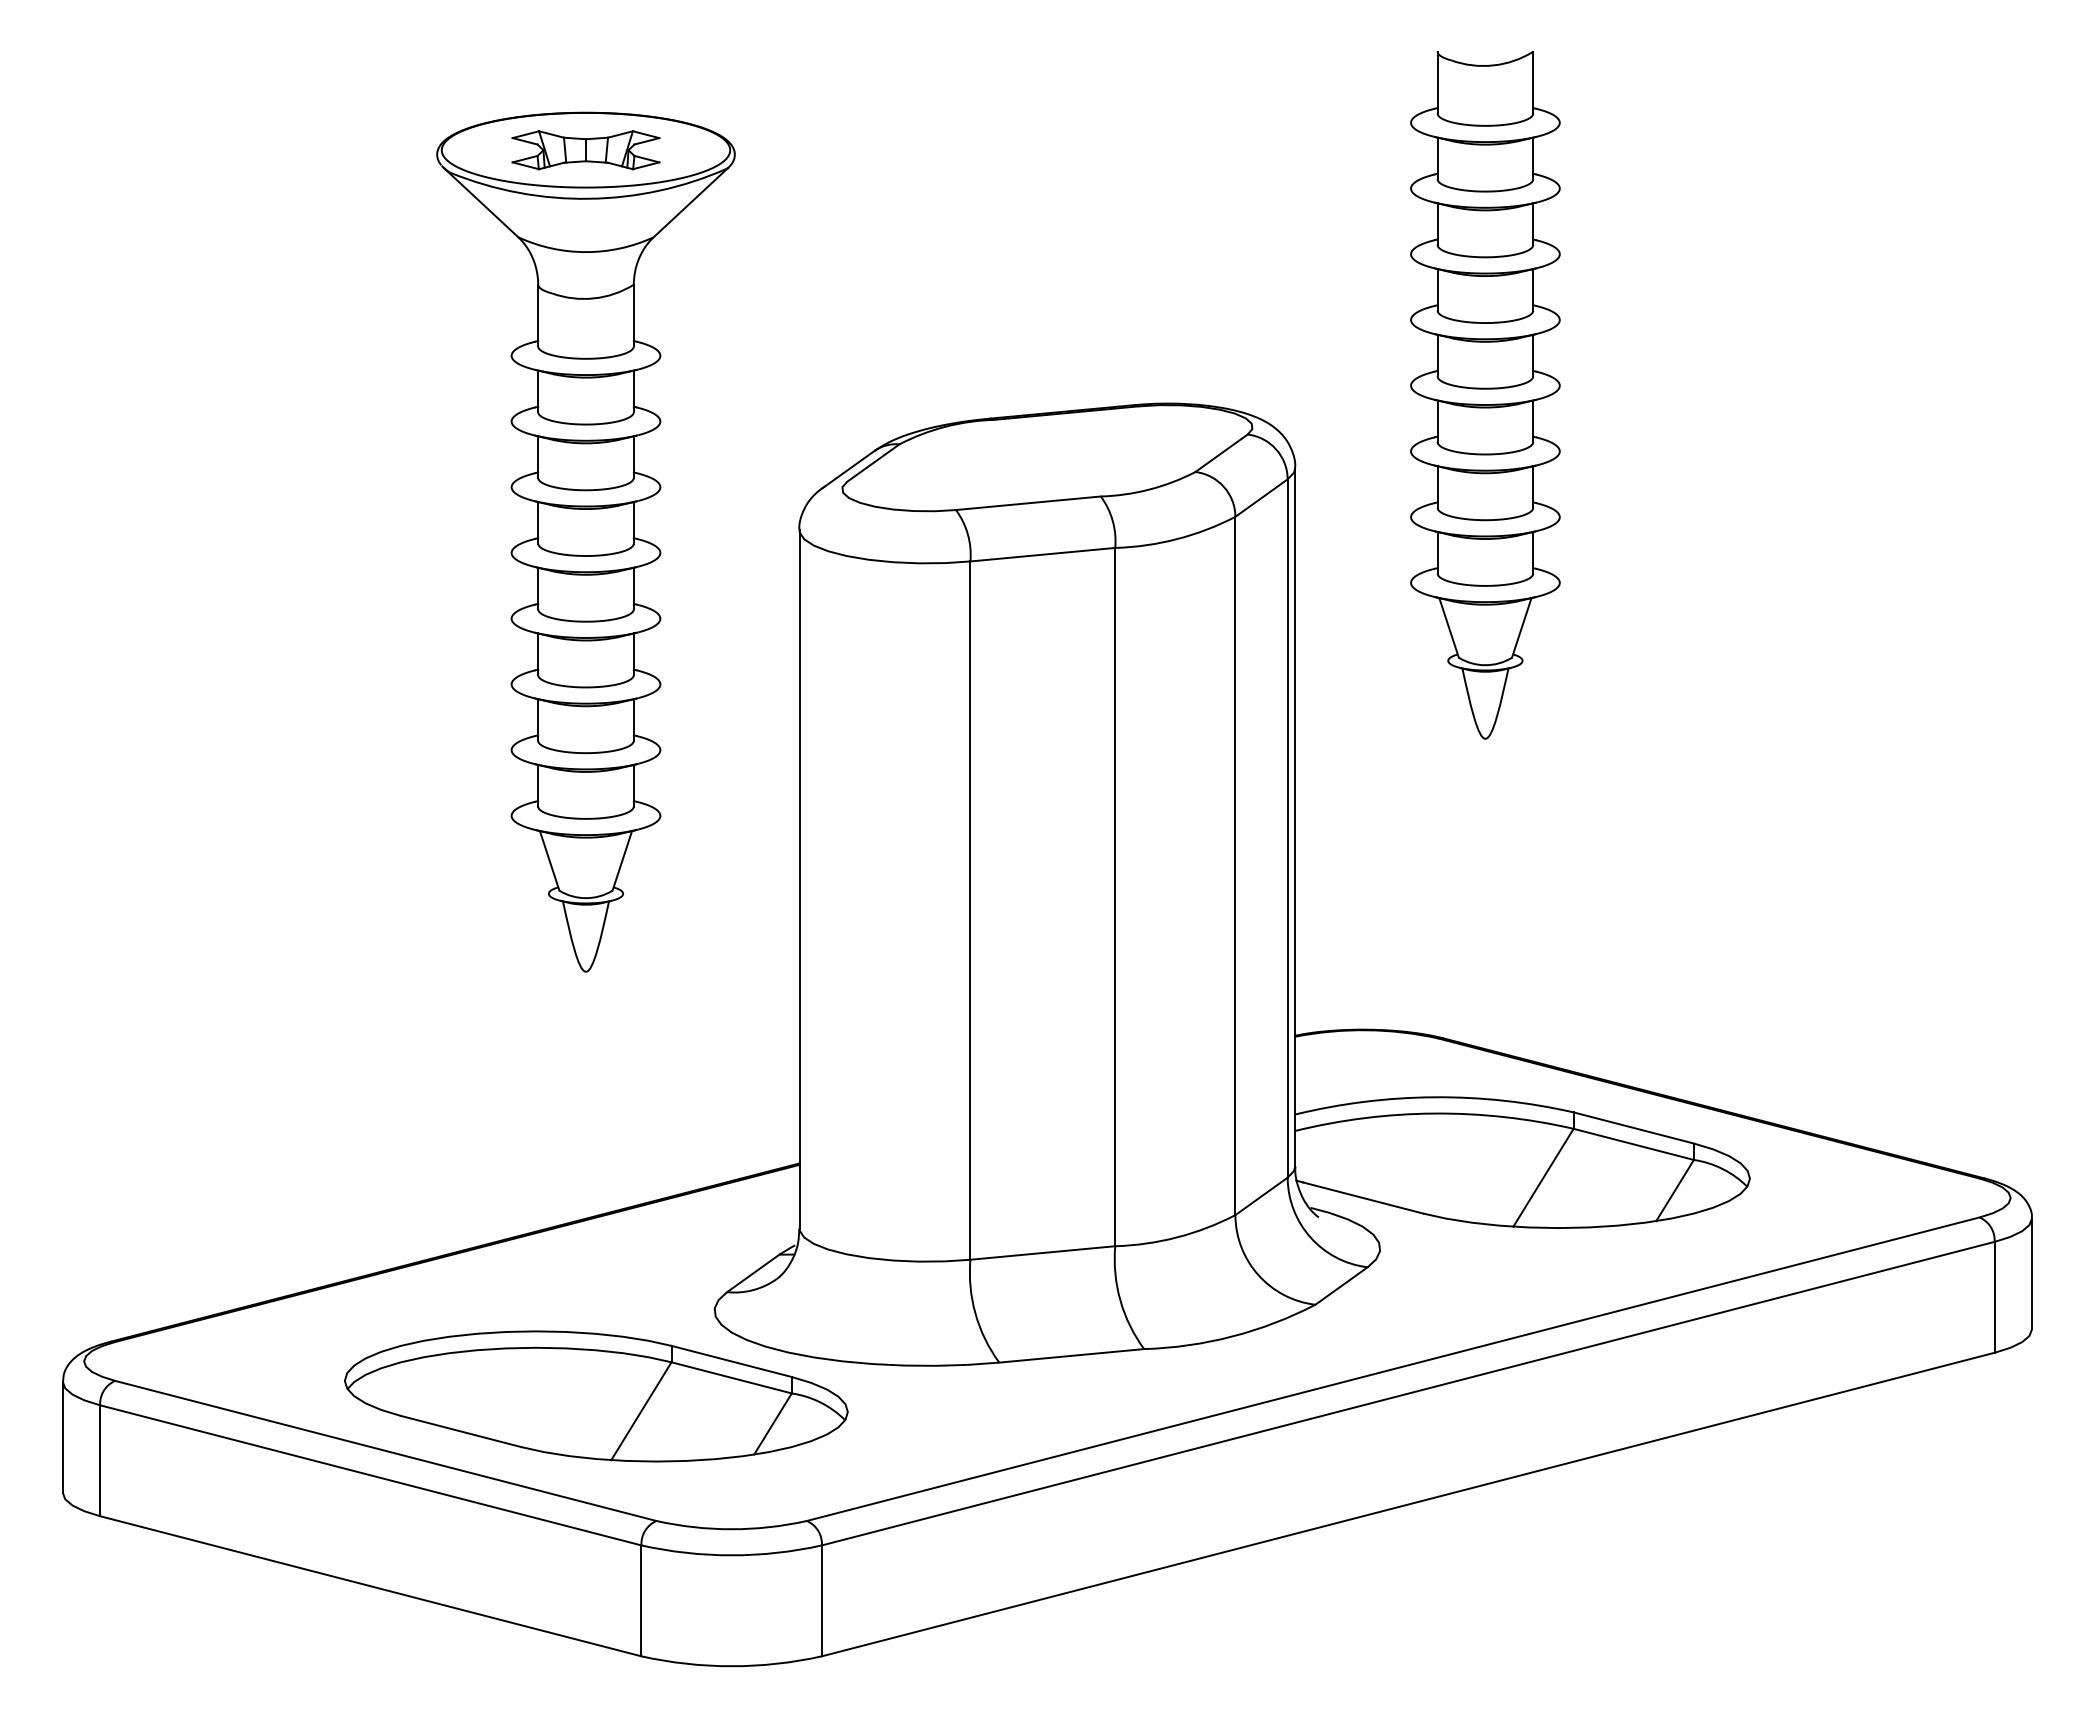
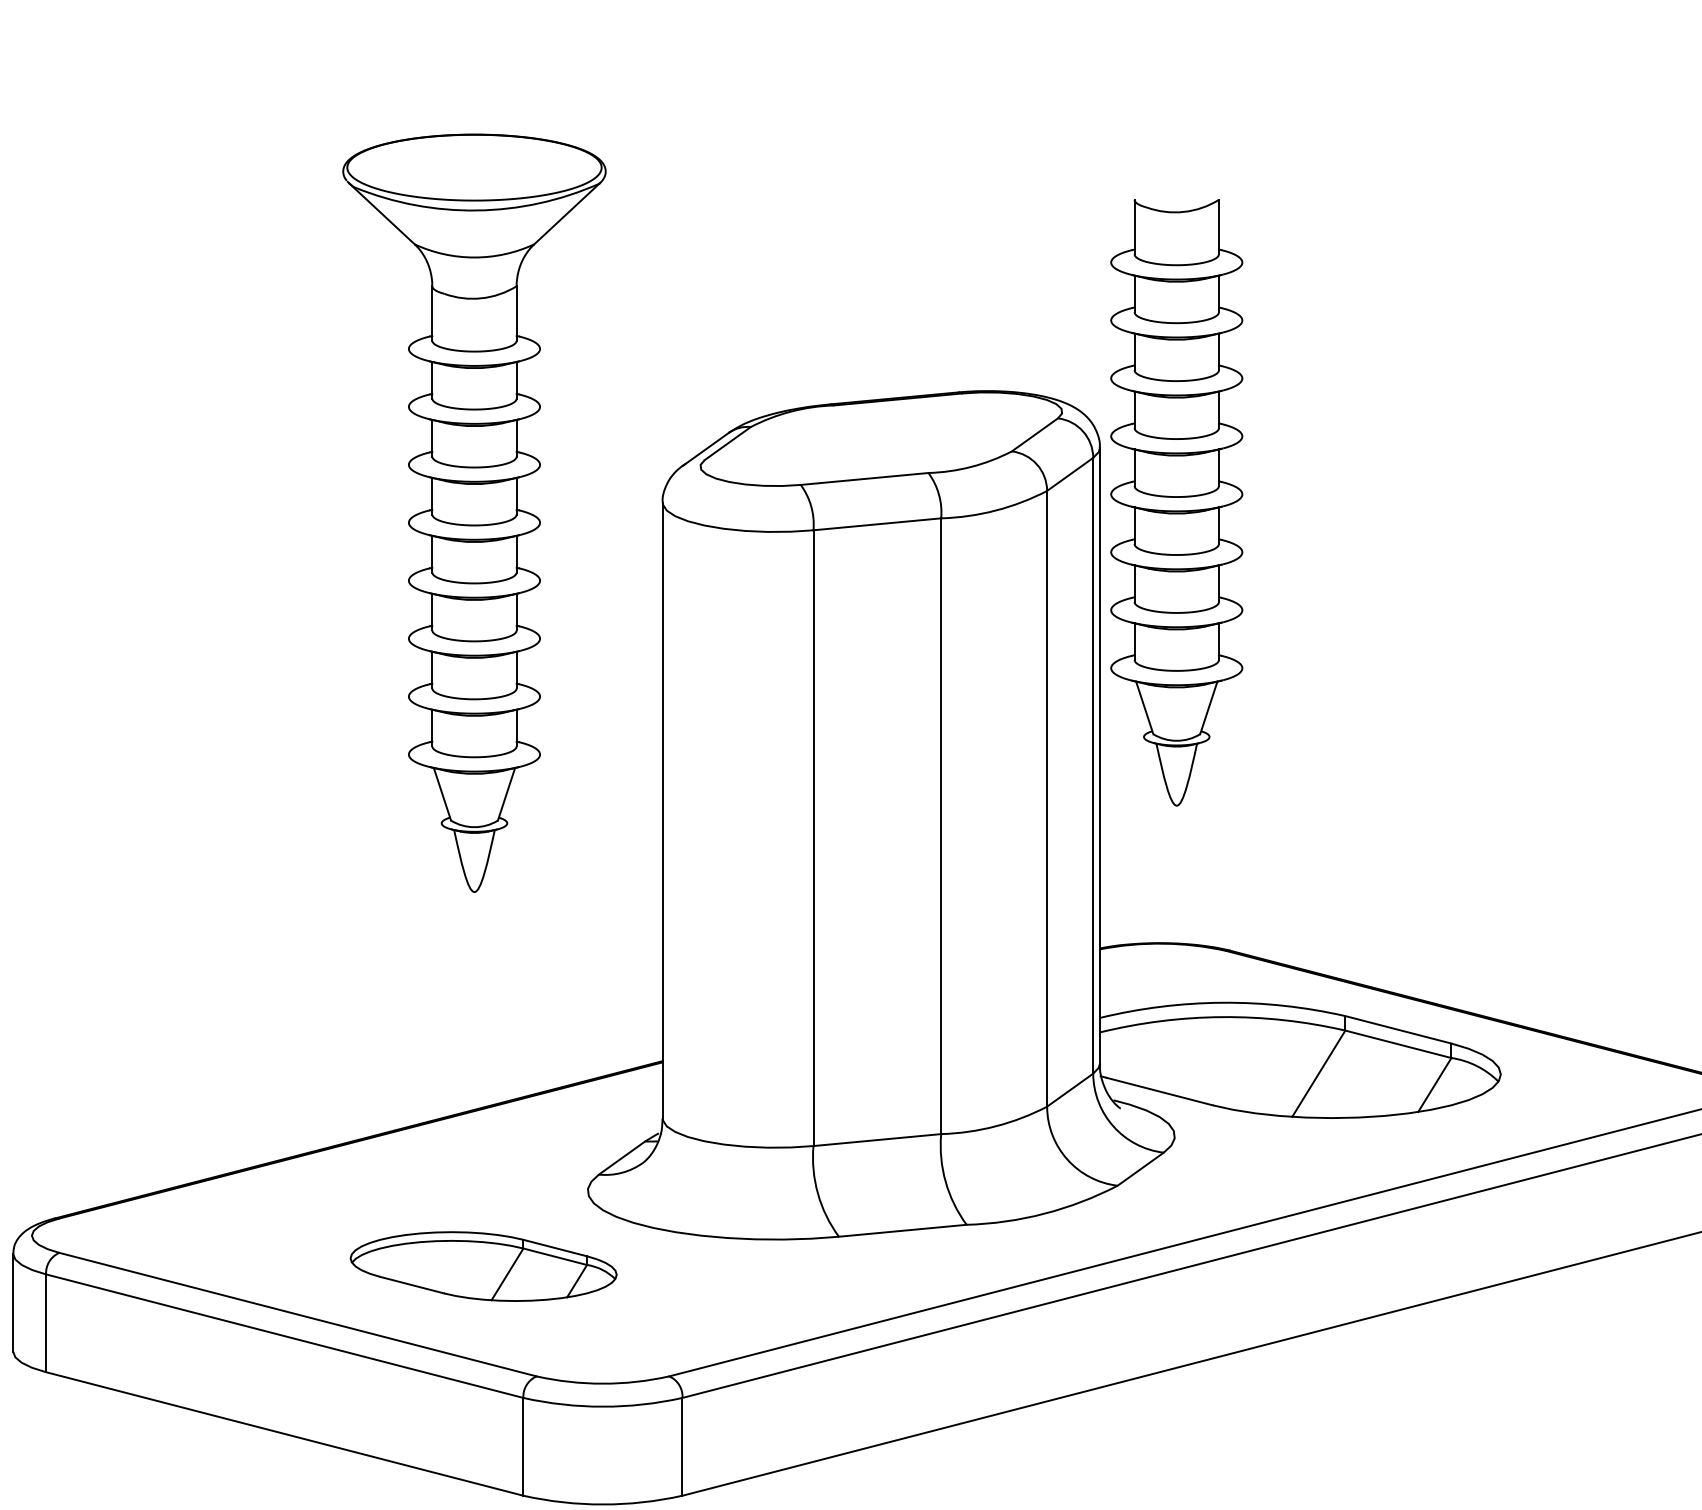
part: (585, 150) -> (474, 167), removed
part: (1485, 395) -> (1176, 502), moved
part: (596, 1396) -> (483, 1266), size x0.6

